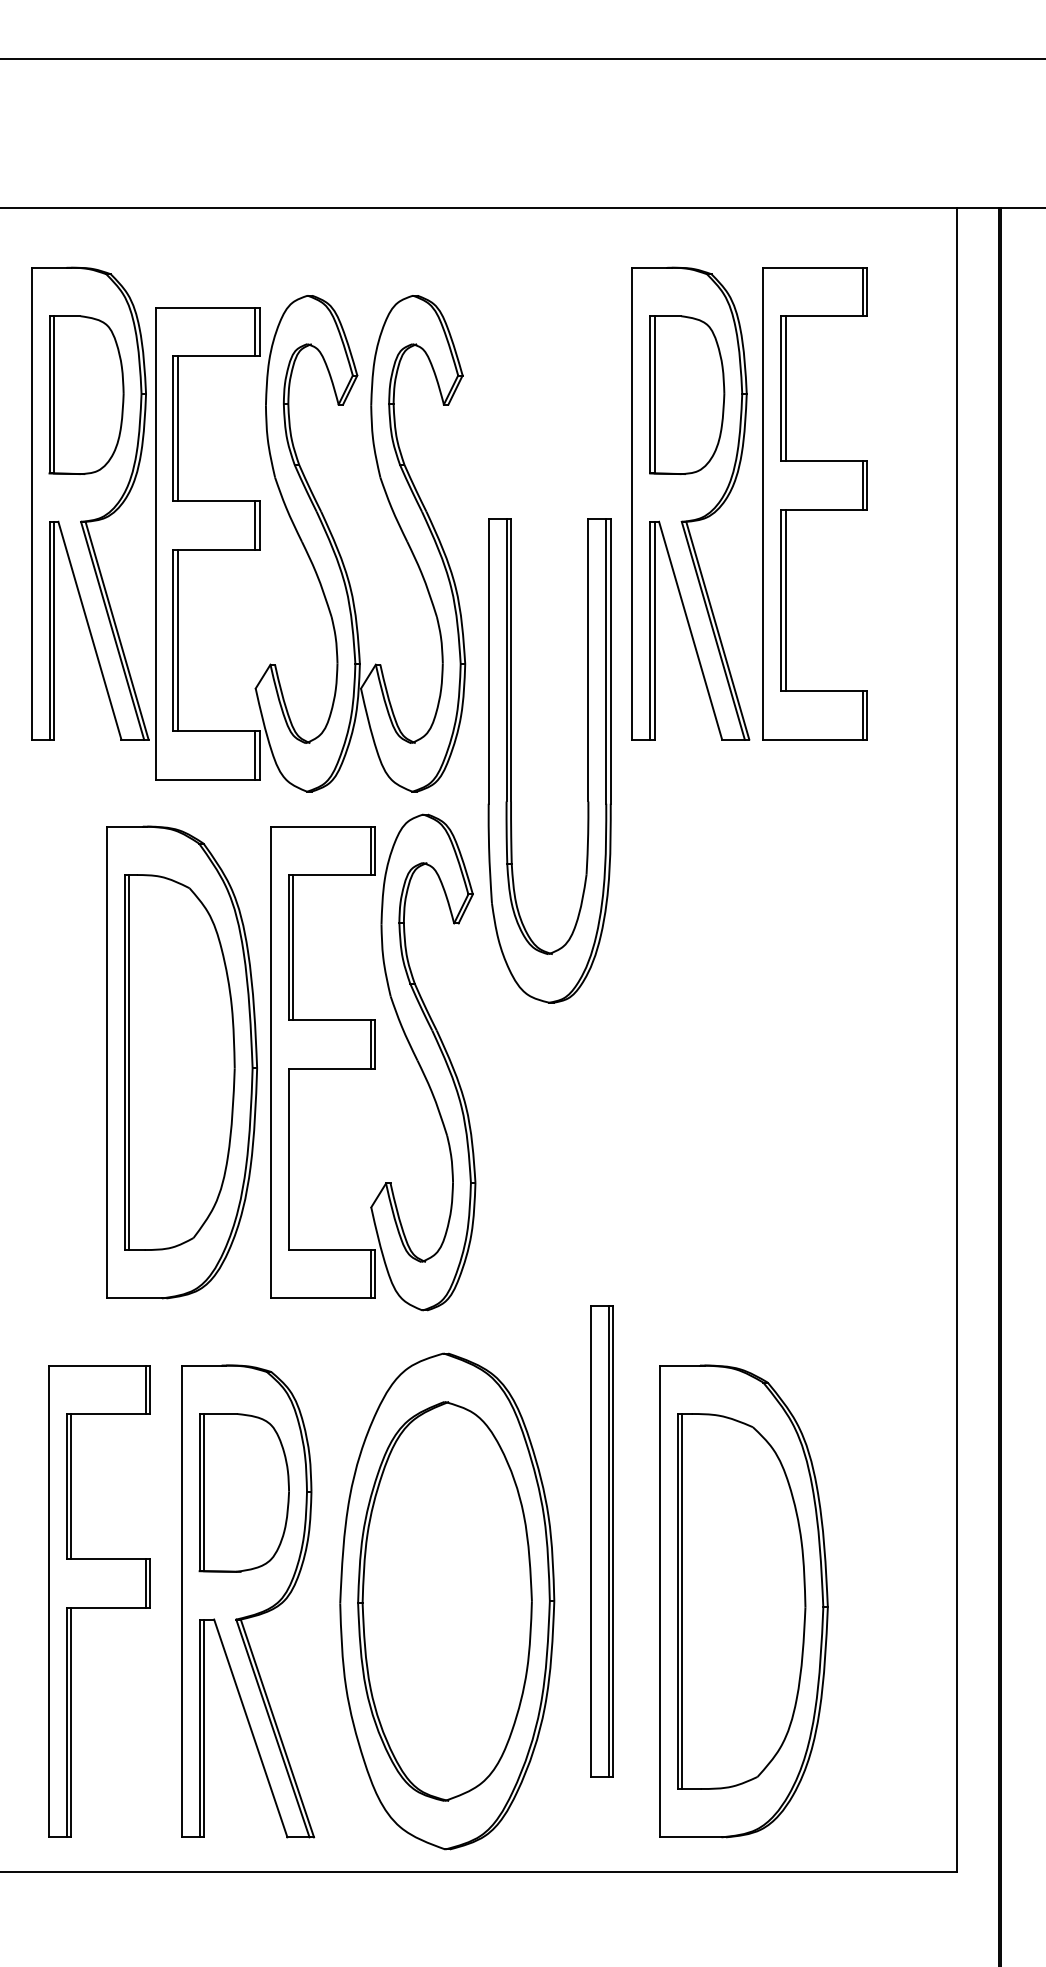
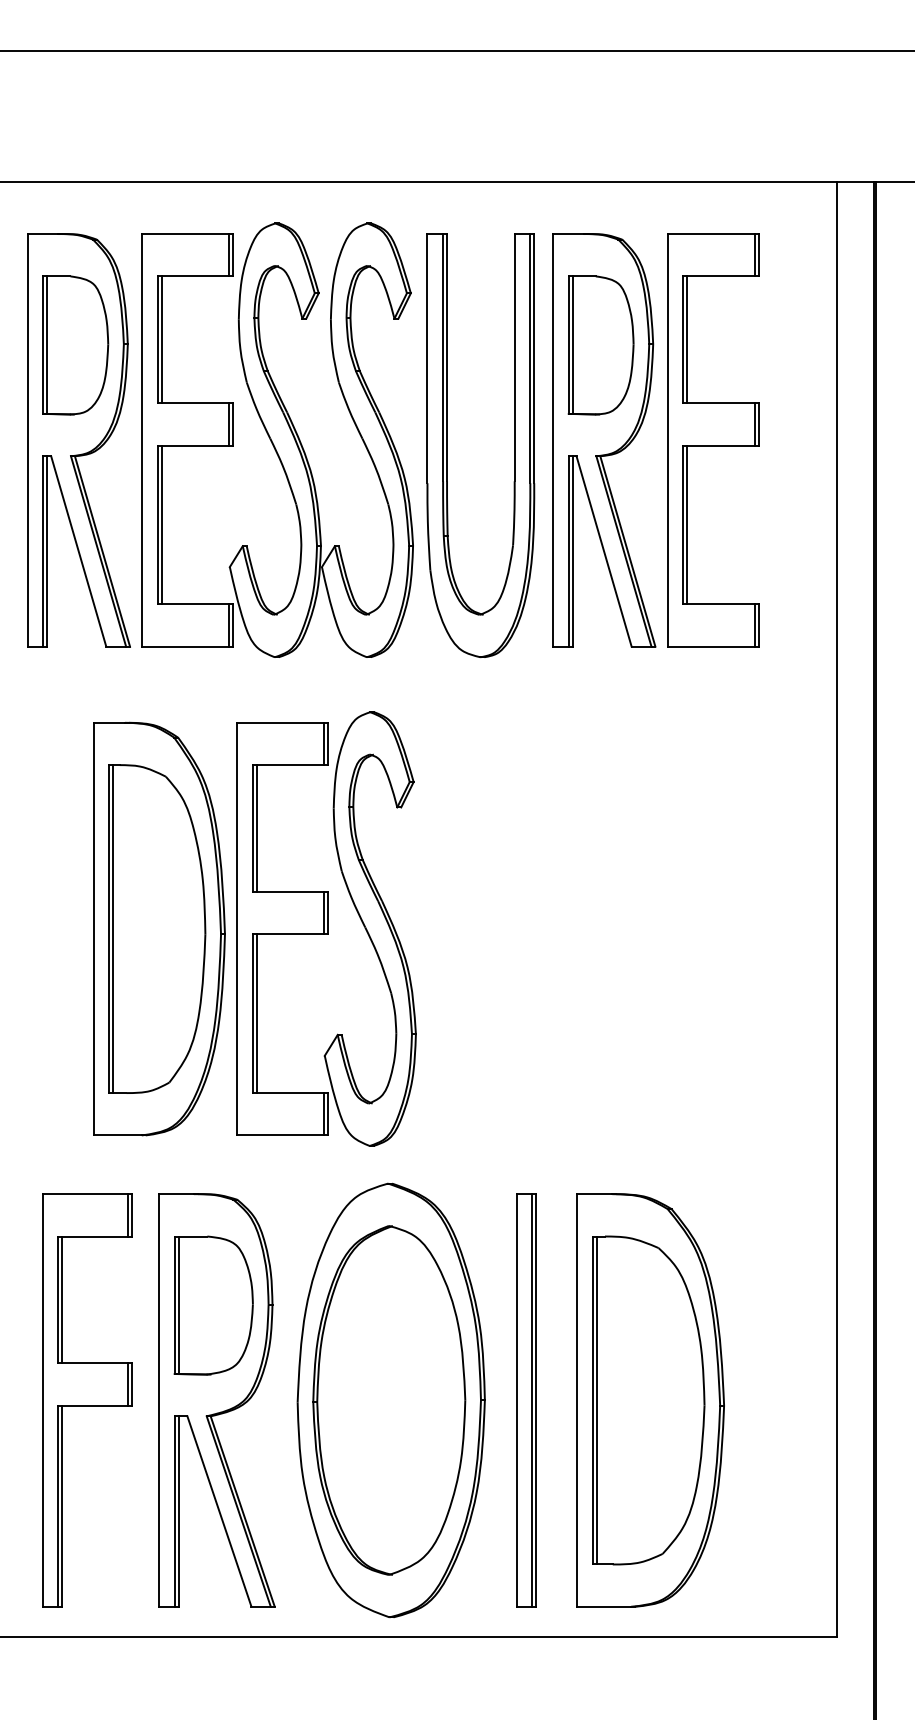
part: (310, 543) -> (277, 440), moved
part: (511, 760) -> (447, 445), moved
line: (293, 1159) -> (256, 1013), added
part: (601, 1541) -> (526, 1400), moved

